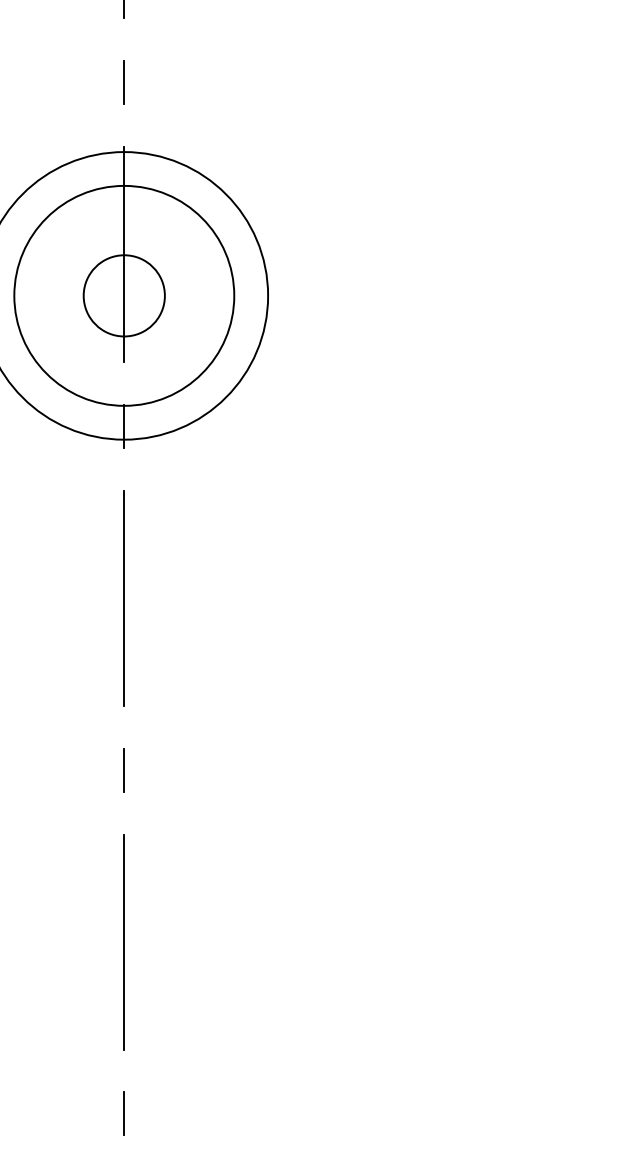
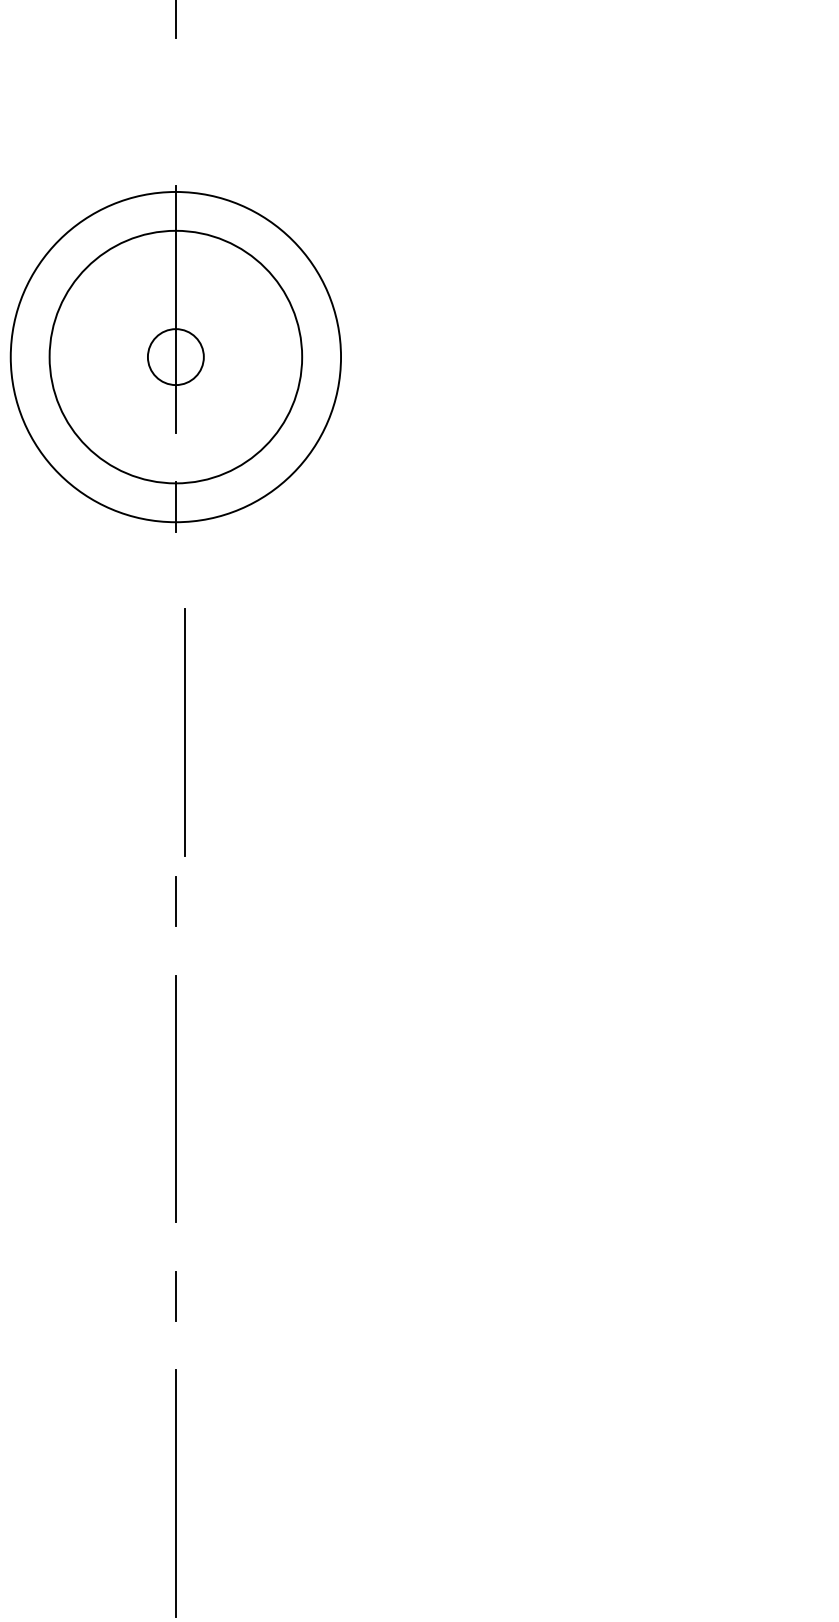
line: (123, 81) -> (175, 111), removed
circle: (123, 295) -> (175, 356), size x0.6
line: (123, 598) -> (184, 732), moved

